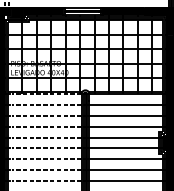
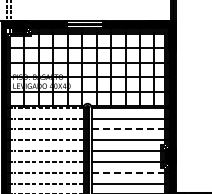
line: (126, 116) -> (128, 129), solid -> dashed
line: (126, 159) -> (128, 172), solid -> dashed

